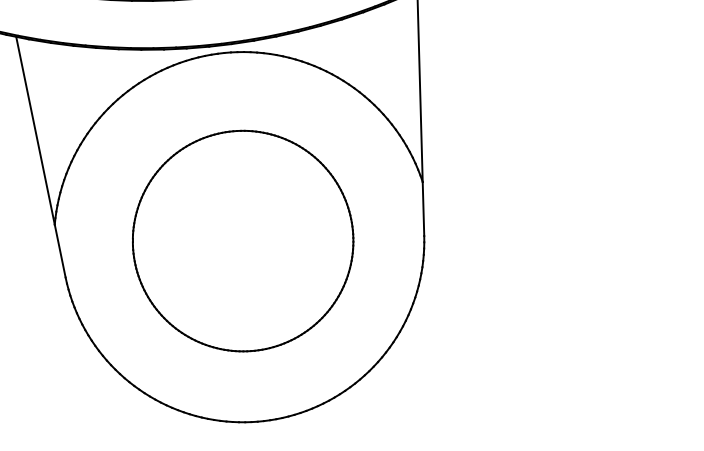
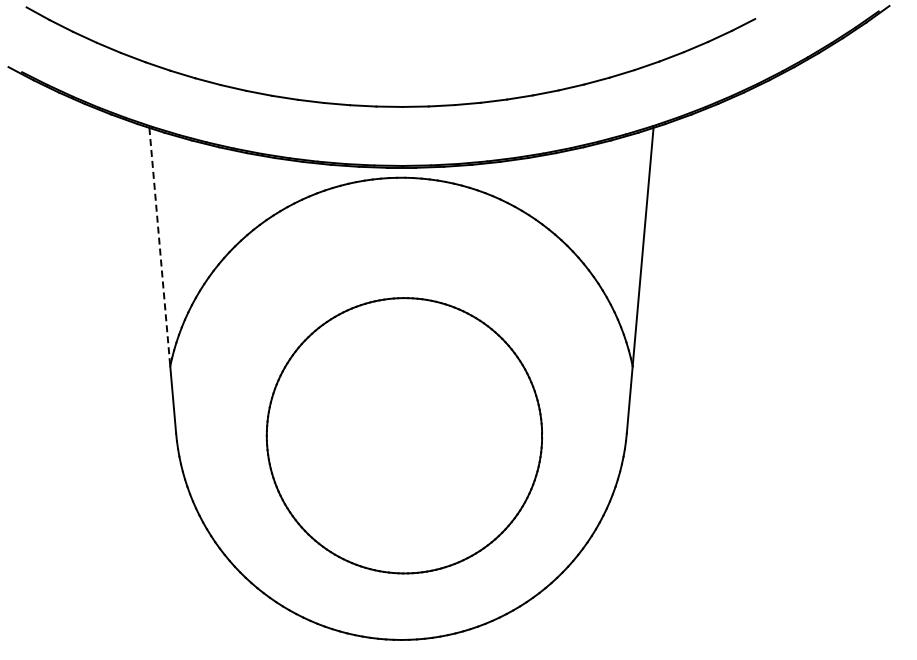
line: (35, 131) -> (159, 247), solid -> dashed
part: (242, 240) -> (403, 435), moved

